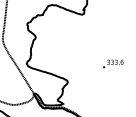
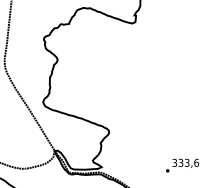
text: (113, 63) -> (182, 164), moved

